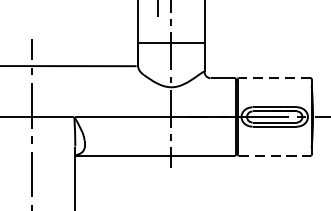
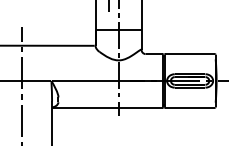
line: (275, 78) -> (190, 54), dashed -> solid
line: (275, 155) -> (190, 107), dashed -> solid

